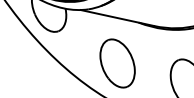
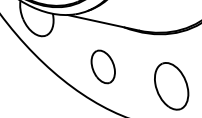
part: (116, 63) -> (102, 66), size x0.7

